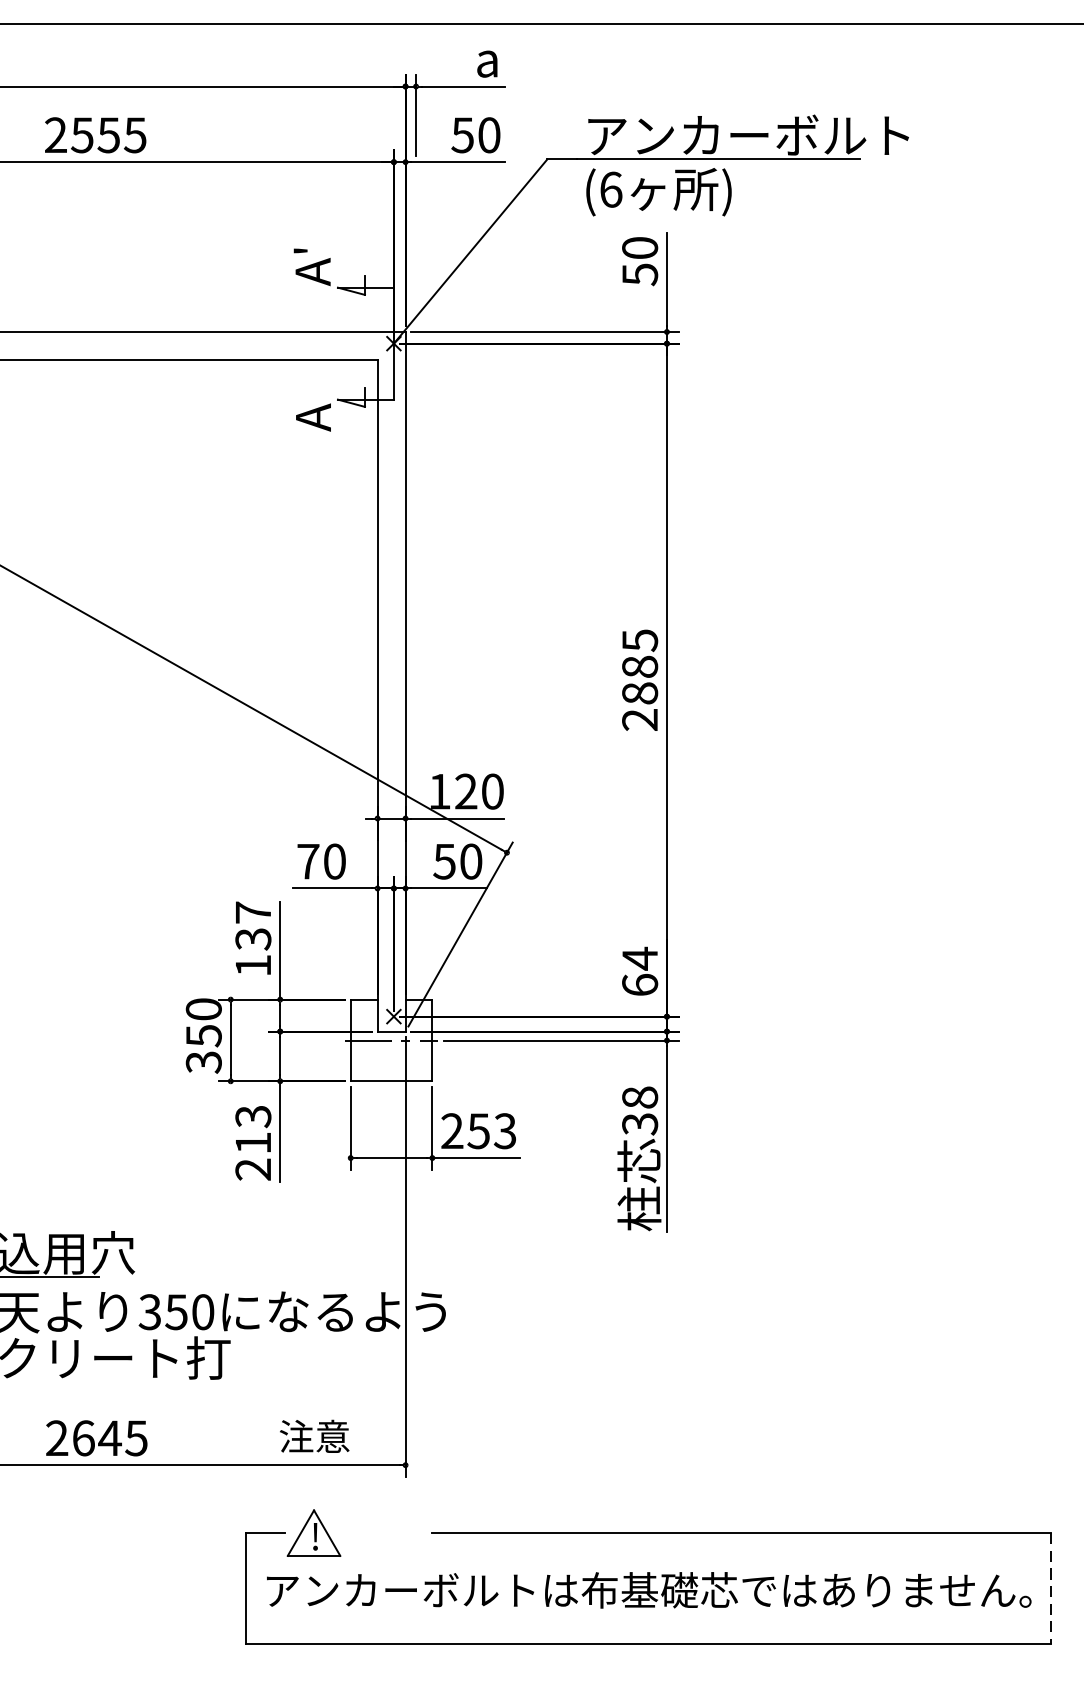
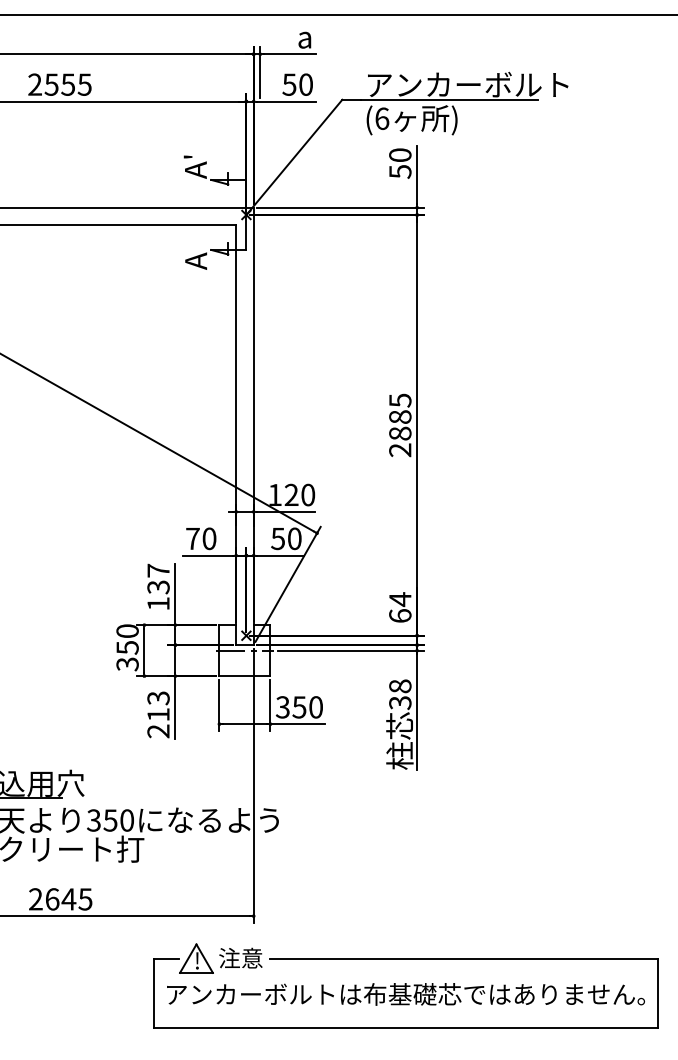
text: (477, 1131) -> (298, 707), 253 -> 350
text: (314, 1435) -> (240, 957), moved
line: (1051, 1588) -> (657, 993), dashed -> solid

